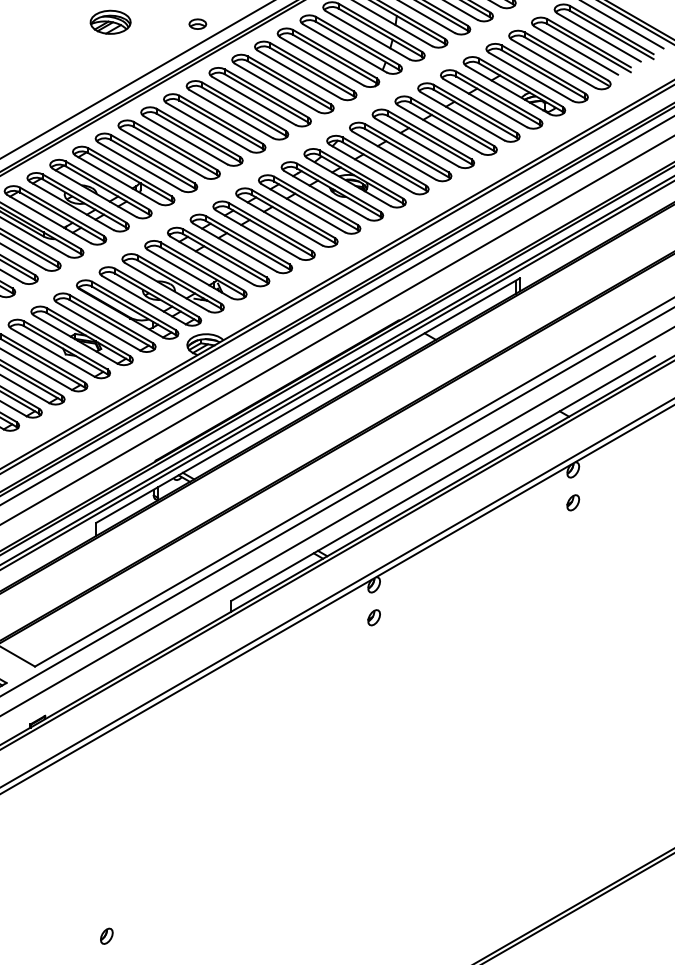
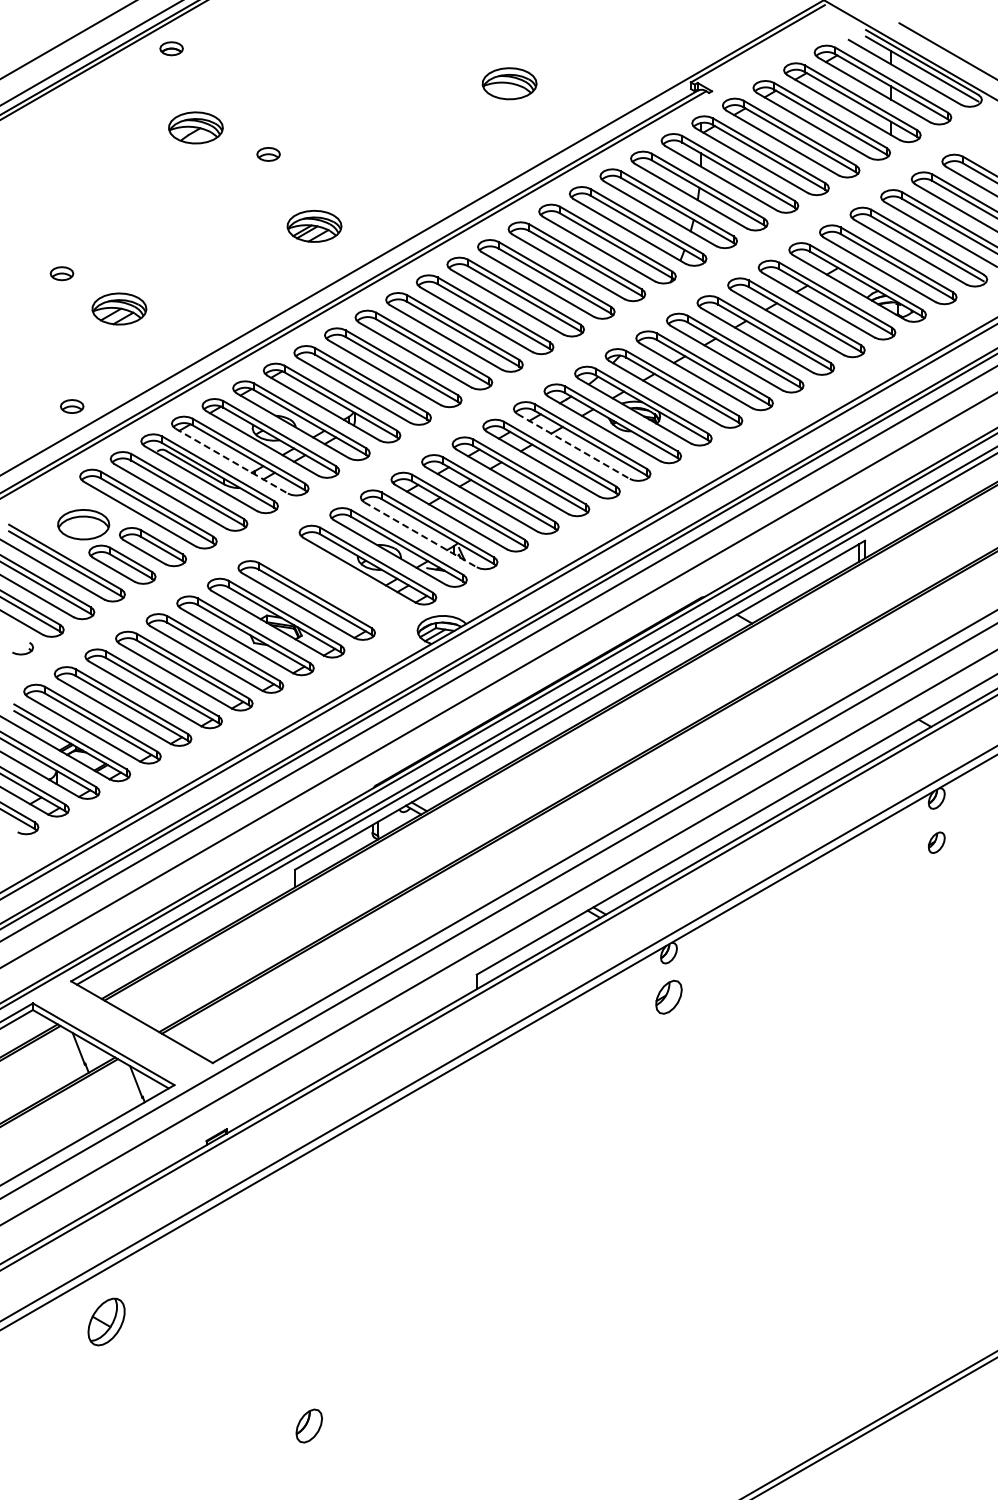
part: (110, 21) -> (314, 225), moved
part: (197, 23) -> (431, 198), removed
line: (303, 208) -> (573, 446), solid -> dashed
line: (48, 219) -> (231, 461), solid -> dashed
line: (189, 273) -> (420, 534), solid -> dashed
part: (127, 309) -> (337, 582), removed
part: (373, 617) -> (668, 997), size x1.6
part: (106, 936) -> (309, 1425), size x1.6

